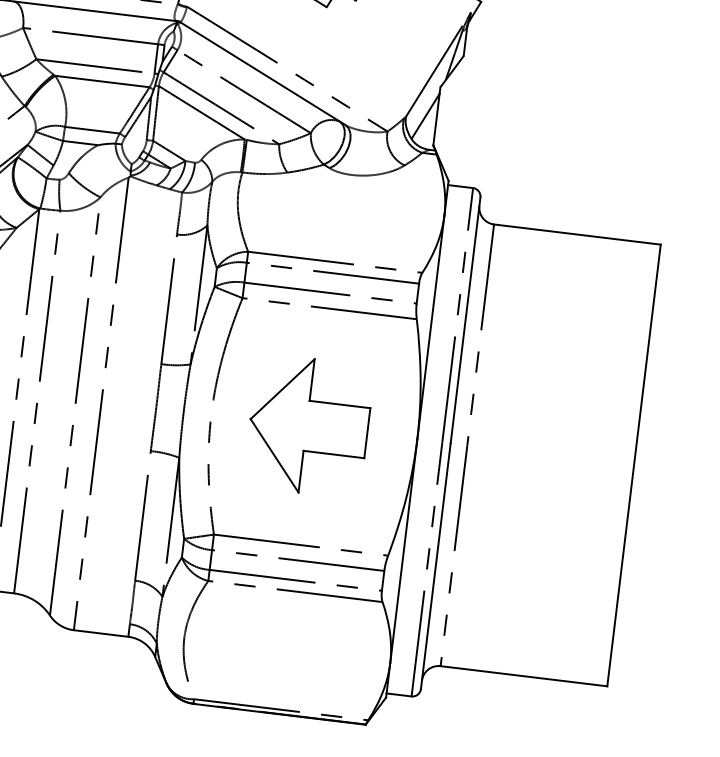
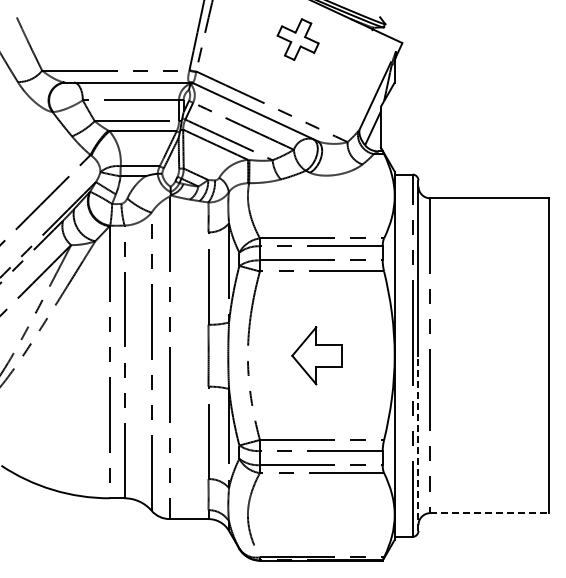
part: (307, 425) -> (316, 355), size x0.6
line: (435, 566) -> (418, 443), solid -> dashed
line: (524, 676) -> (490, 513), solid -> dashed

